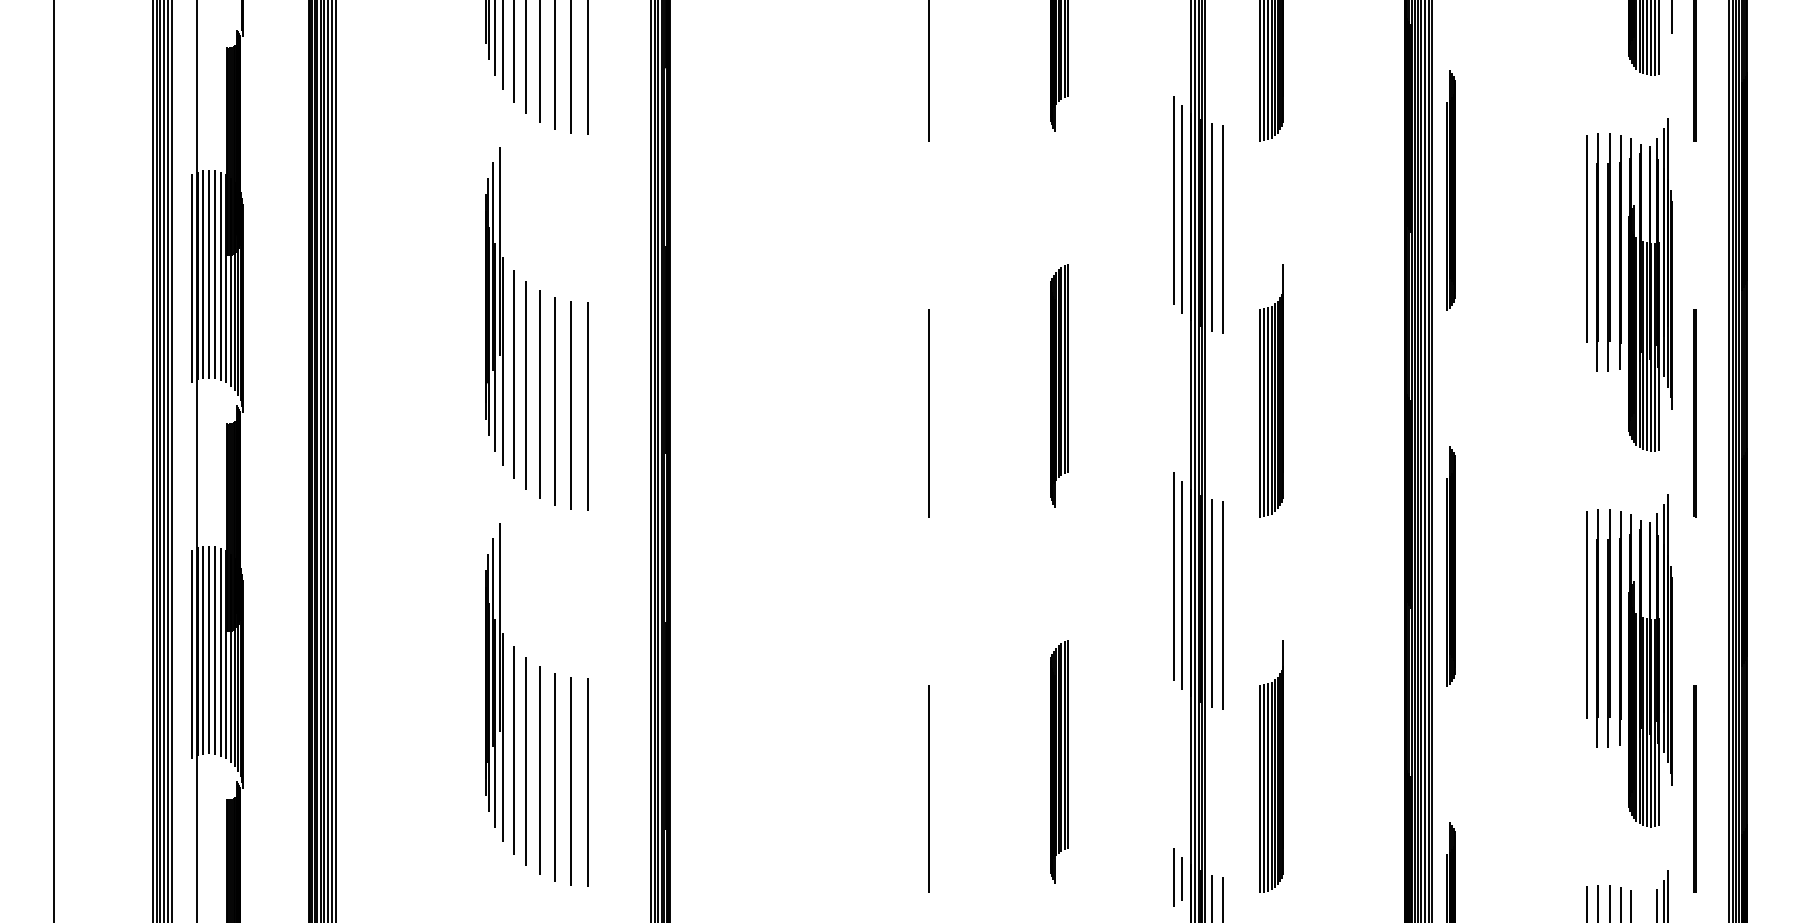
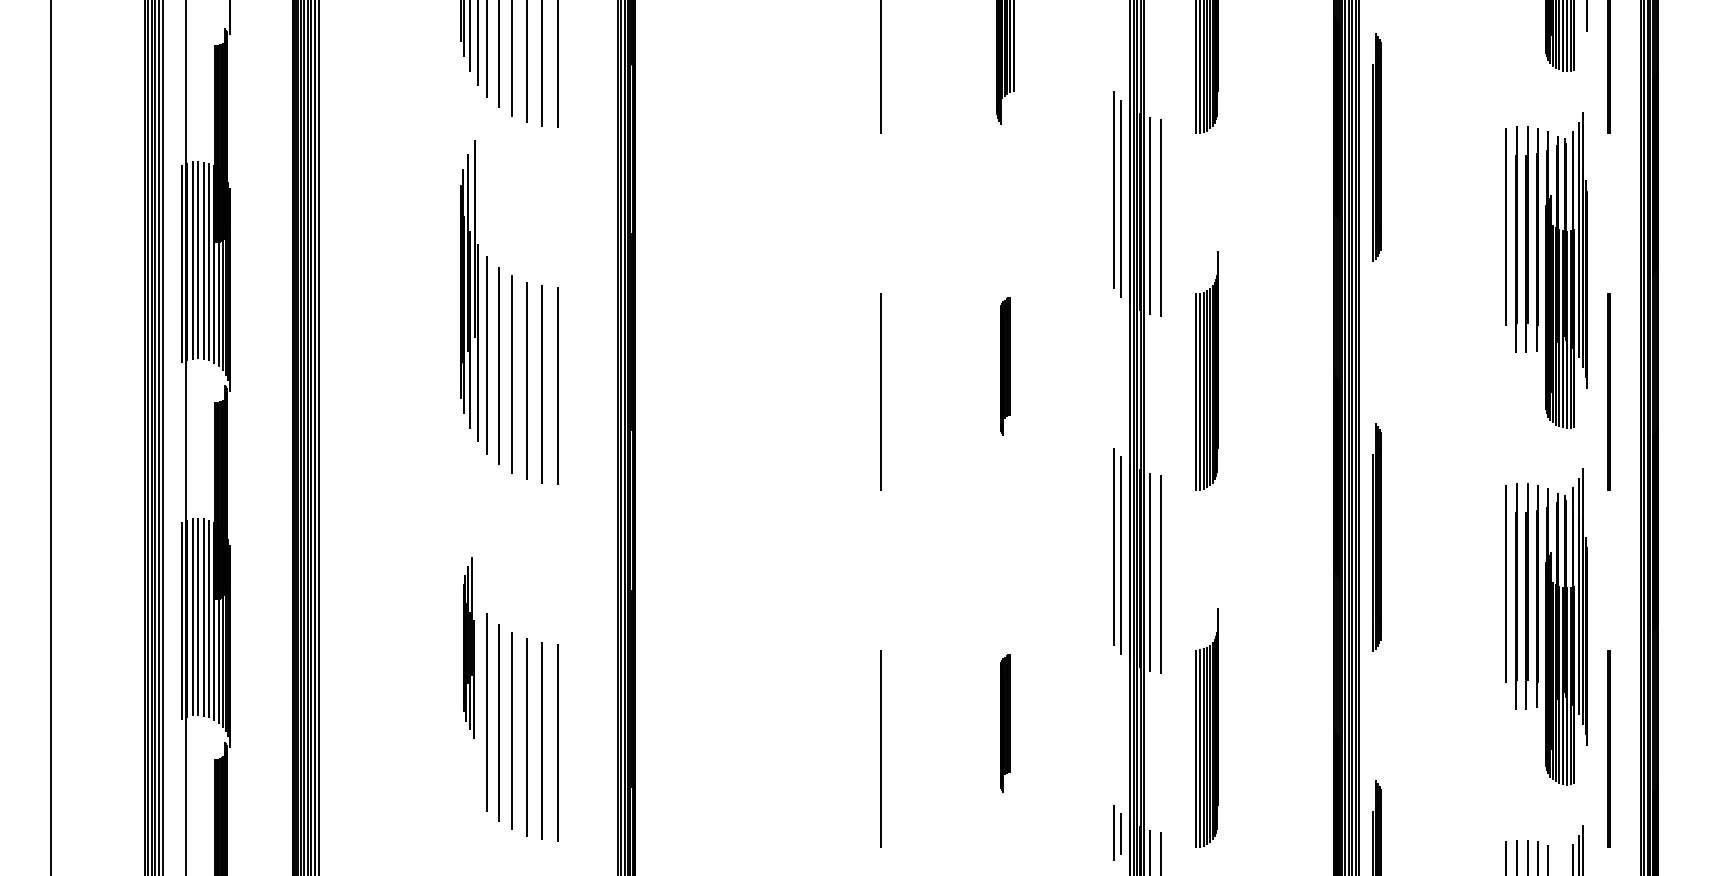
part: (1450, 190) -> (1376, 147), moved
part: (1059, 385) -> (1005, 365), size x0.6
part: (494, 682) -> (469, 647), size x0.6
part: (1059, 761) -> (1005, 722), size x0.6

